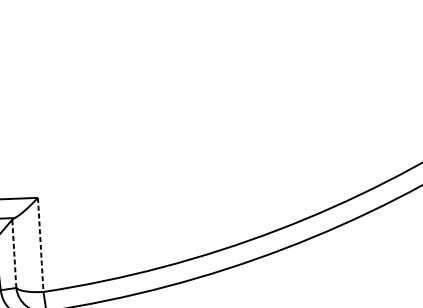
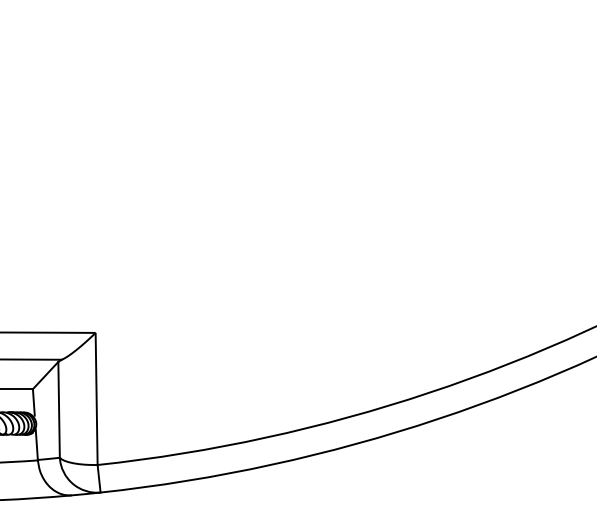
line: (40, 246) -> (96, 400), dashed -> solid
line: (14, 254) -> (59, 410), dashed -> solid

